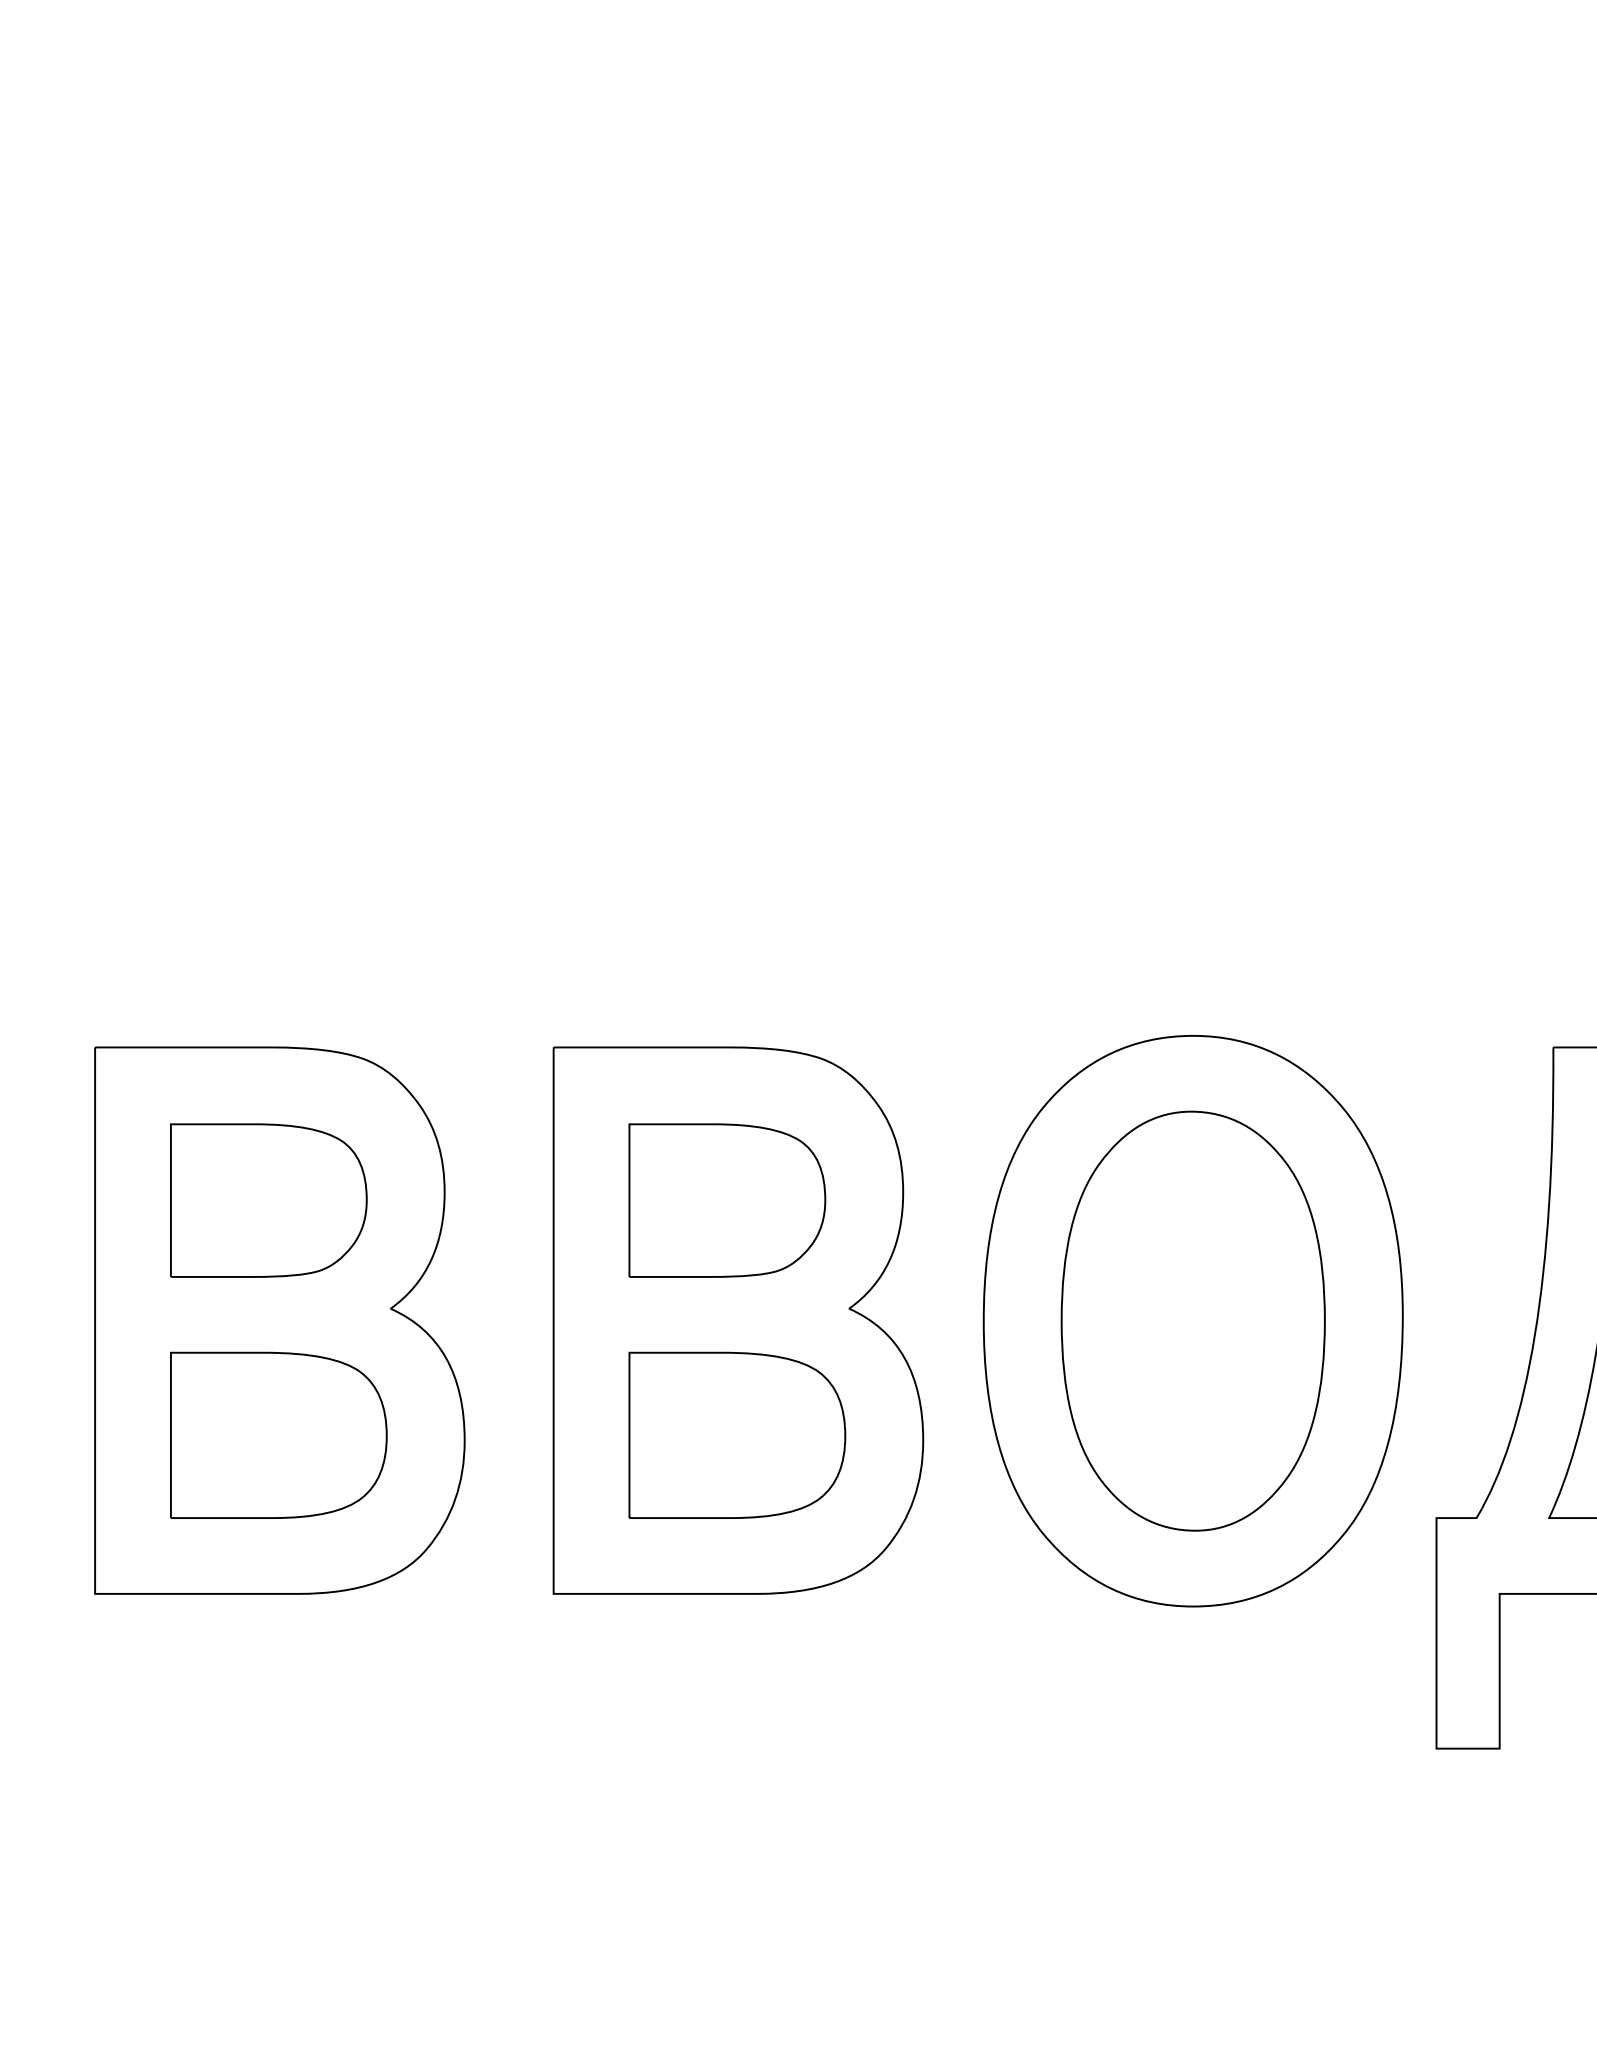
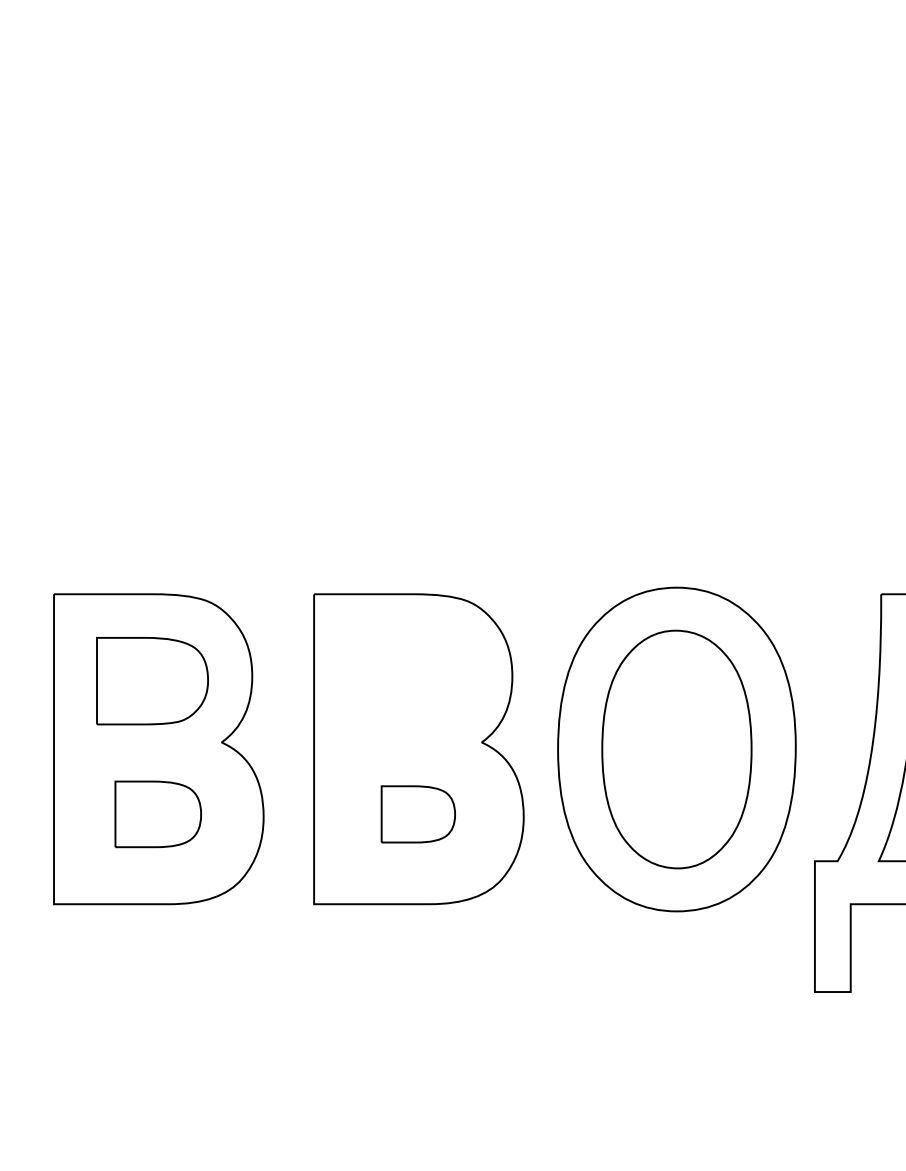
part: (727, 1201) -> (412, 681), removed
part: (279, 1435) -> (158, 814), size x0.7
part: (737, 1435) -> (418, 814), size x0.6

